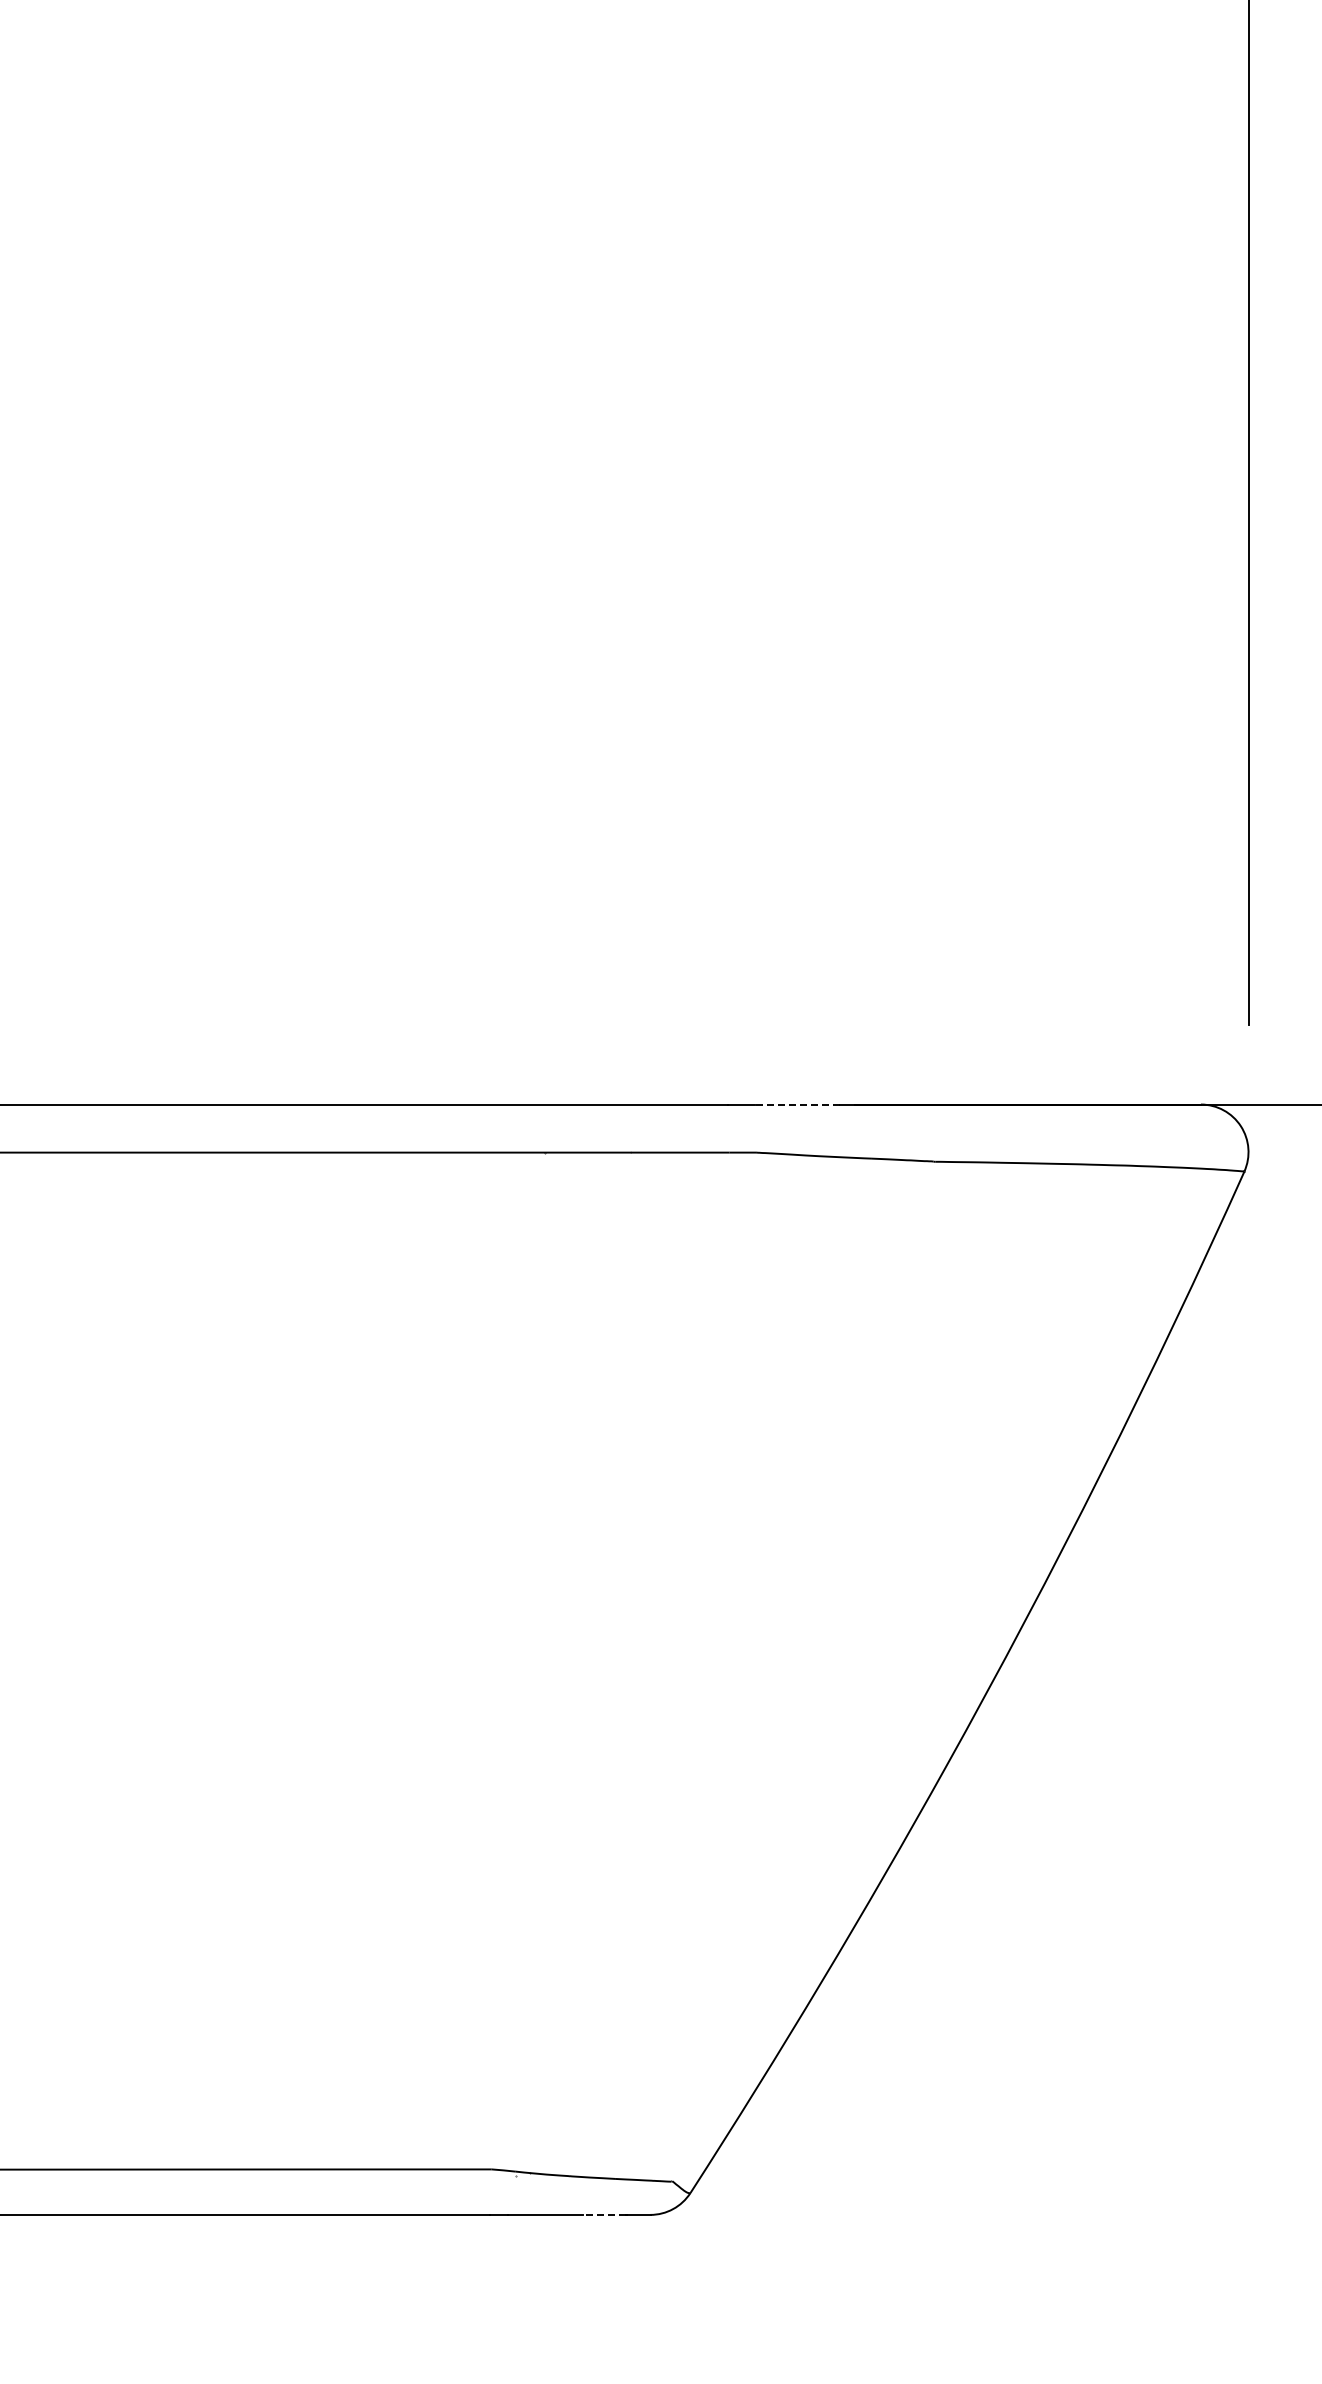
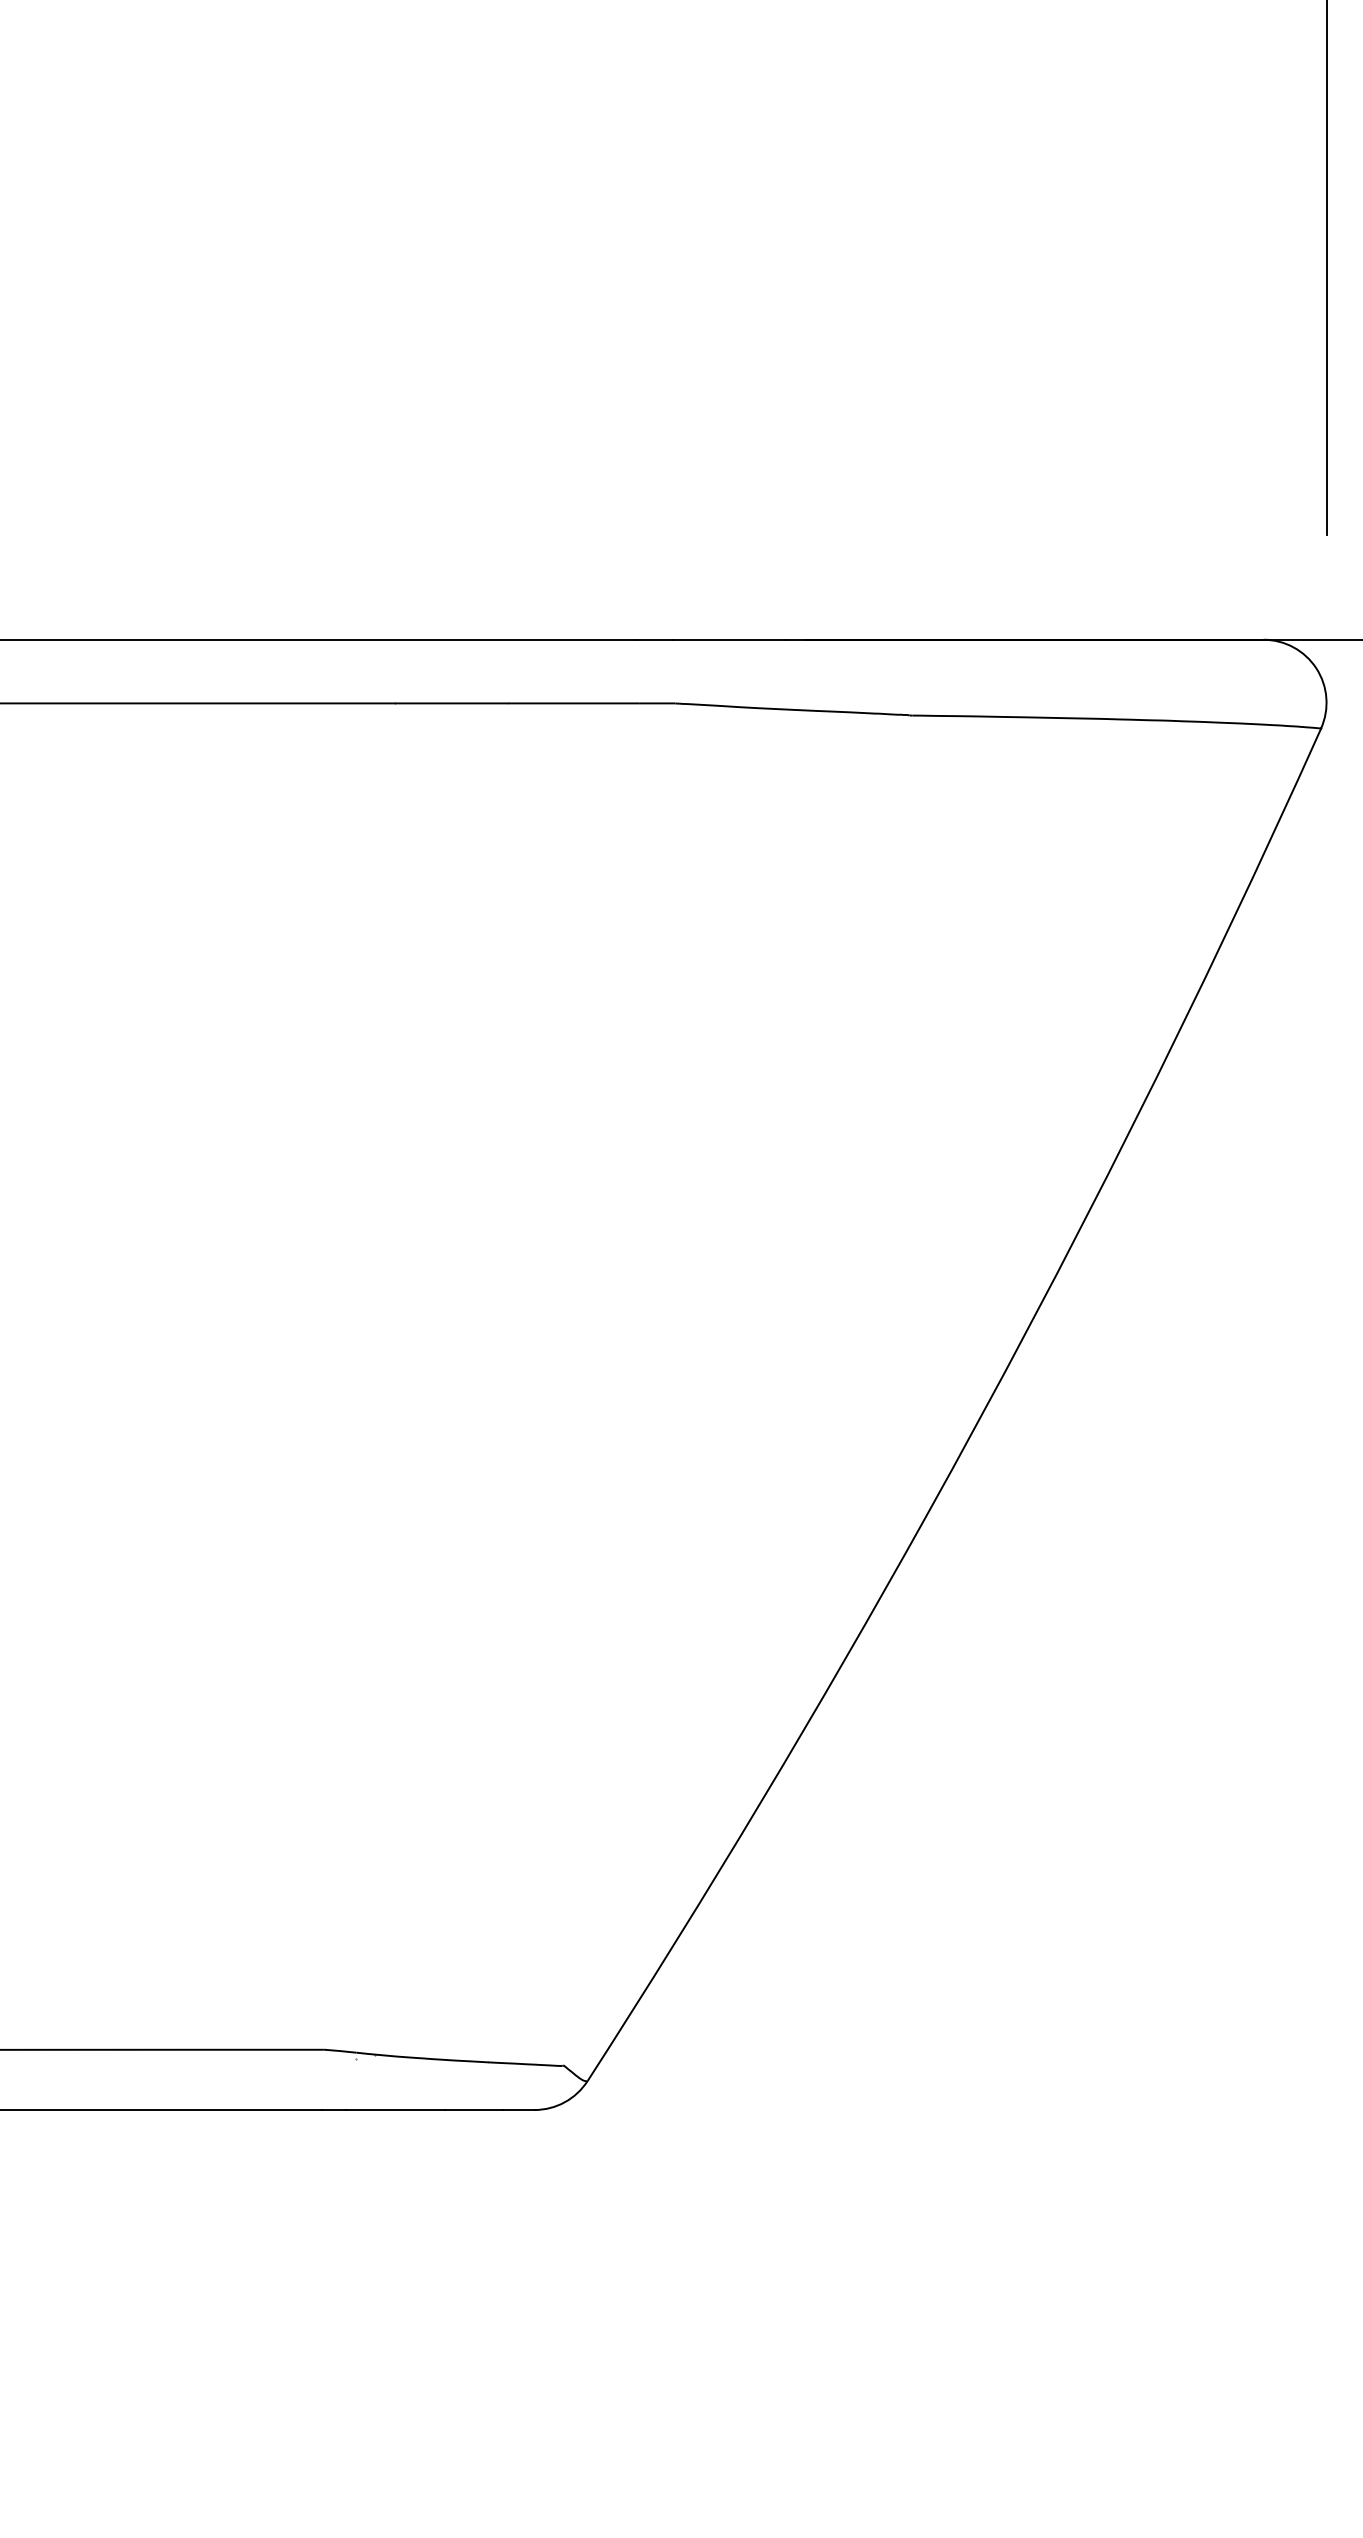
line: (797, 1104) -> (729, 639), dashed -> solid
line: (604, 2214) -> (473, 2109), dashed -> solid

